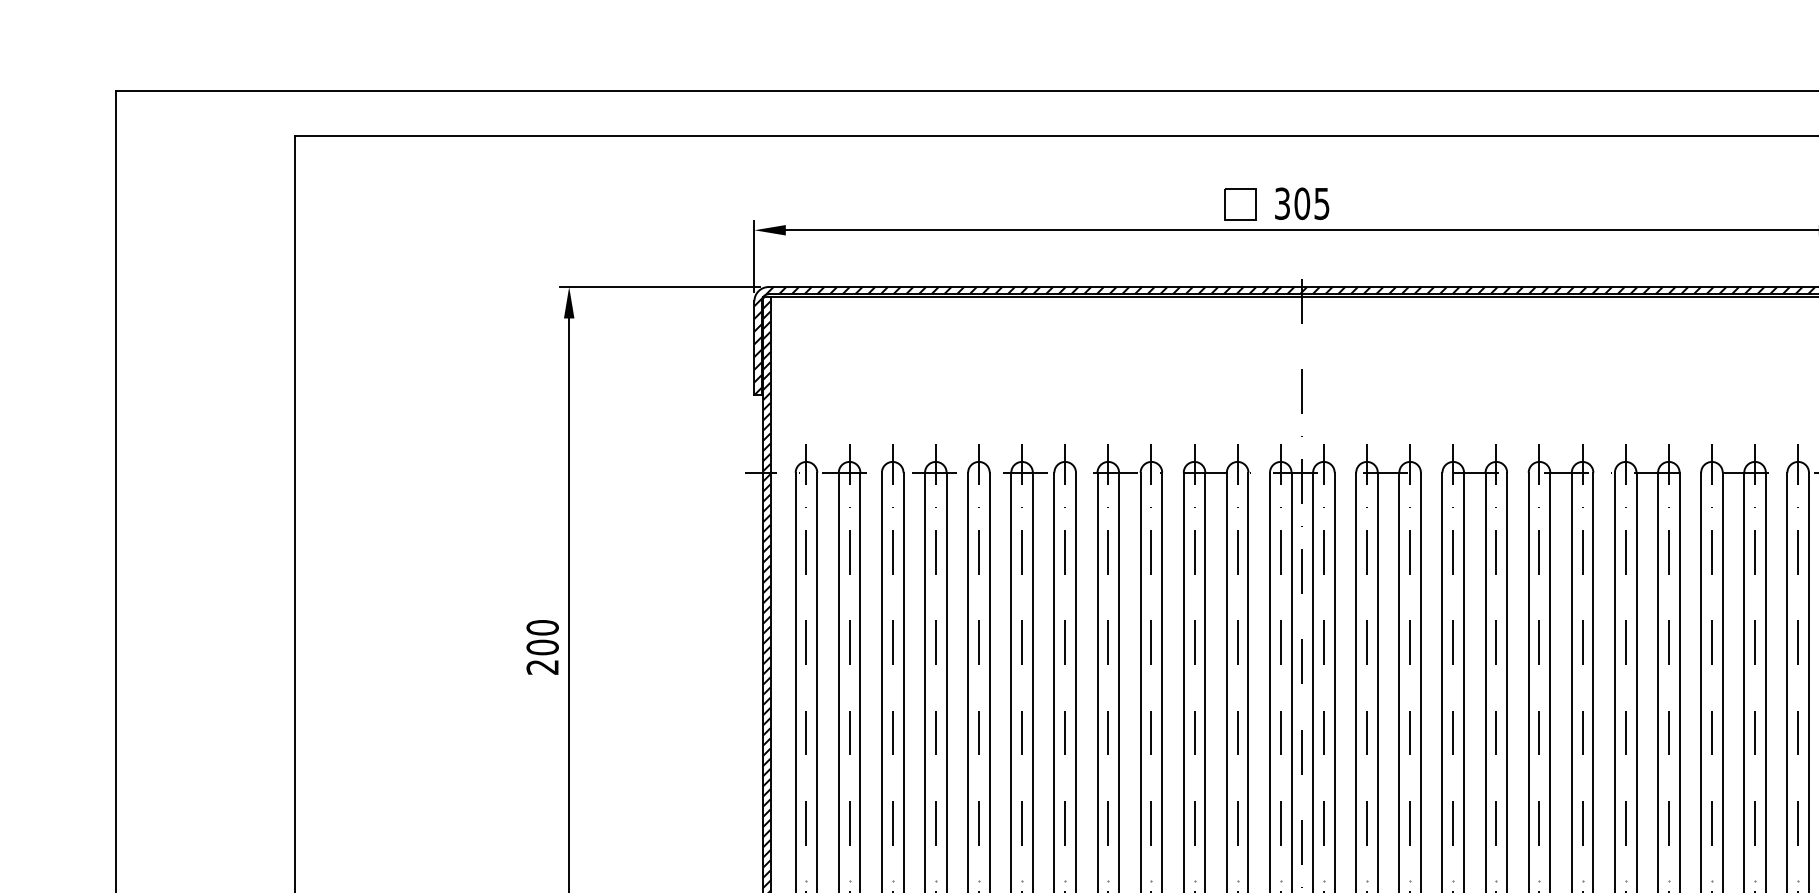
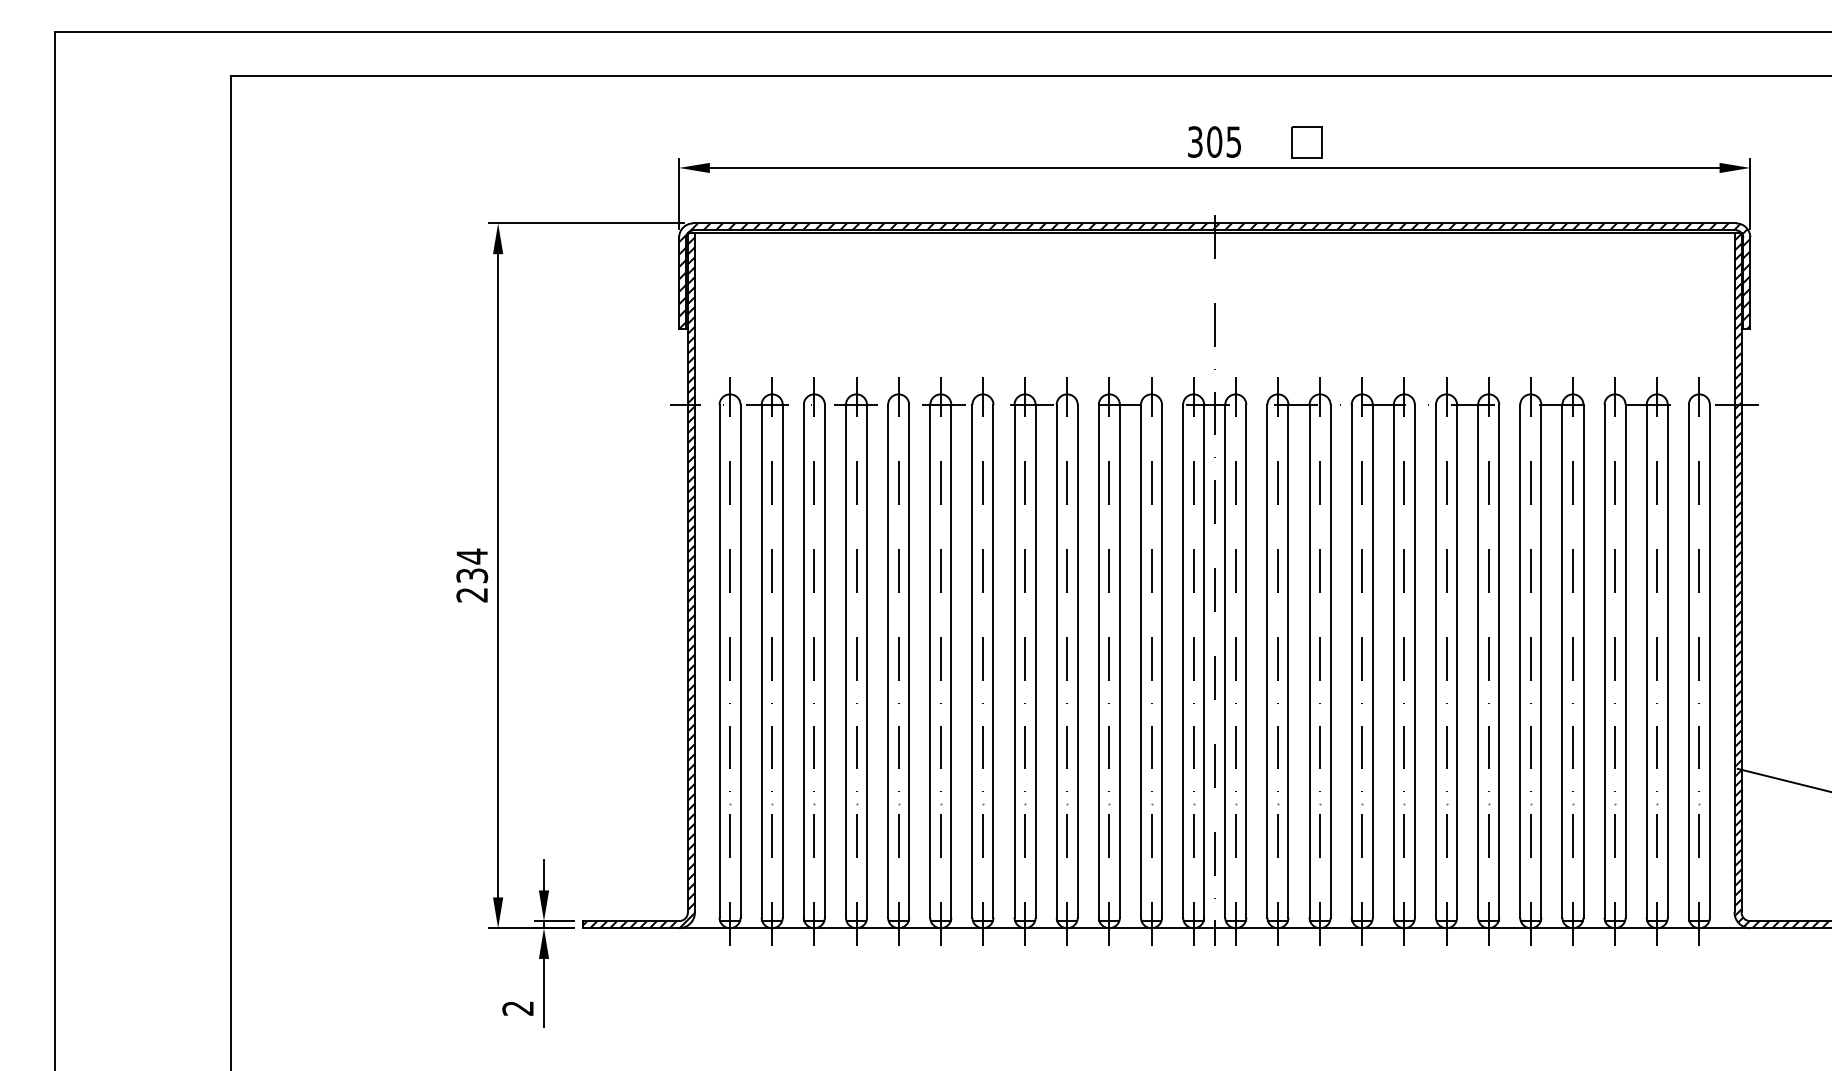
part: (1239, 204) -> (1306, 142), moved
text: (542, 636) -> (472, 565), 200 -> 234

